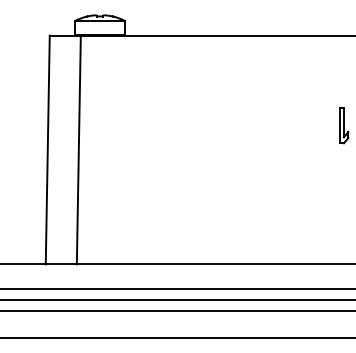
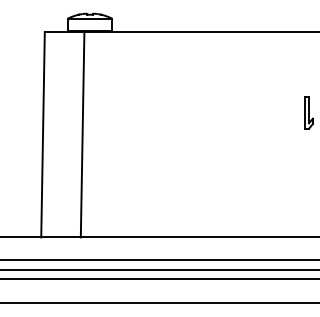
line: (78, 149) -> (82, 134), moved

